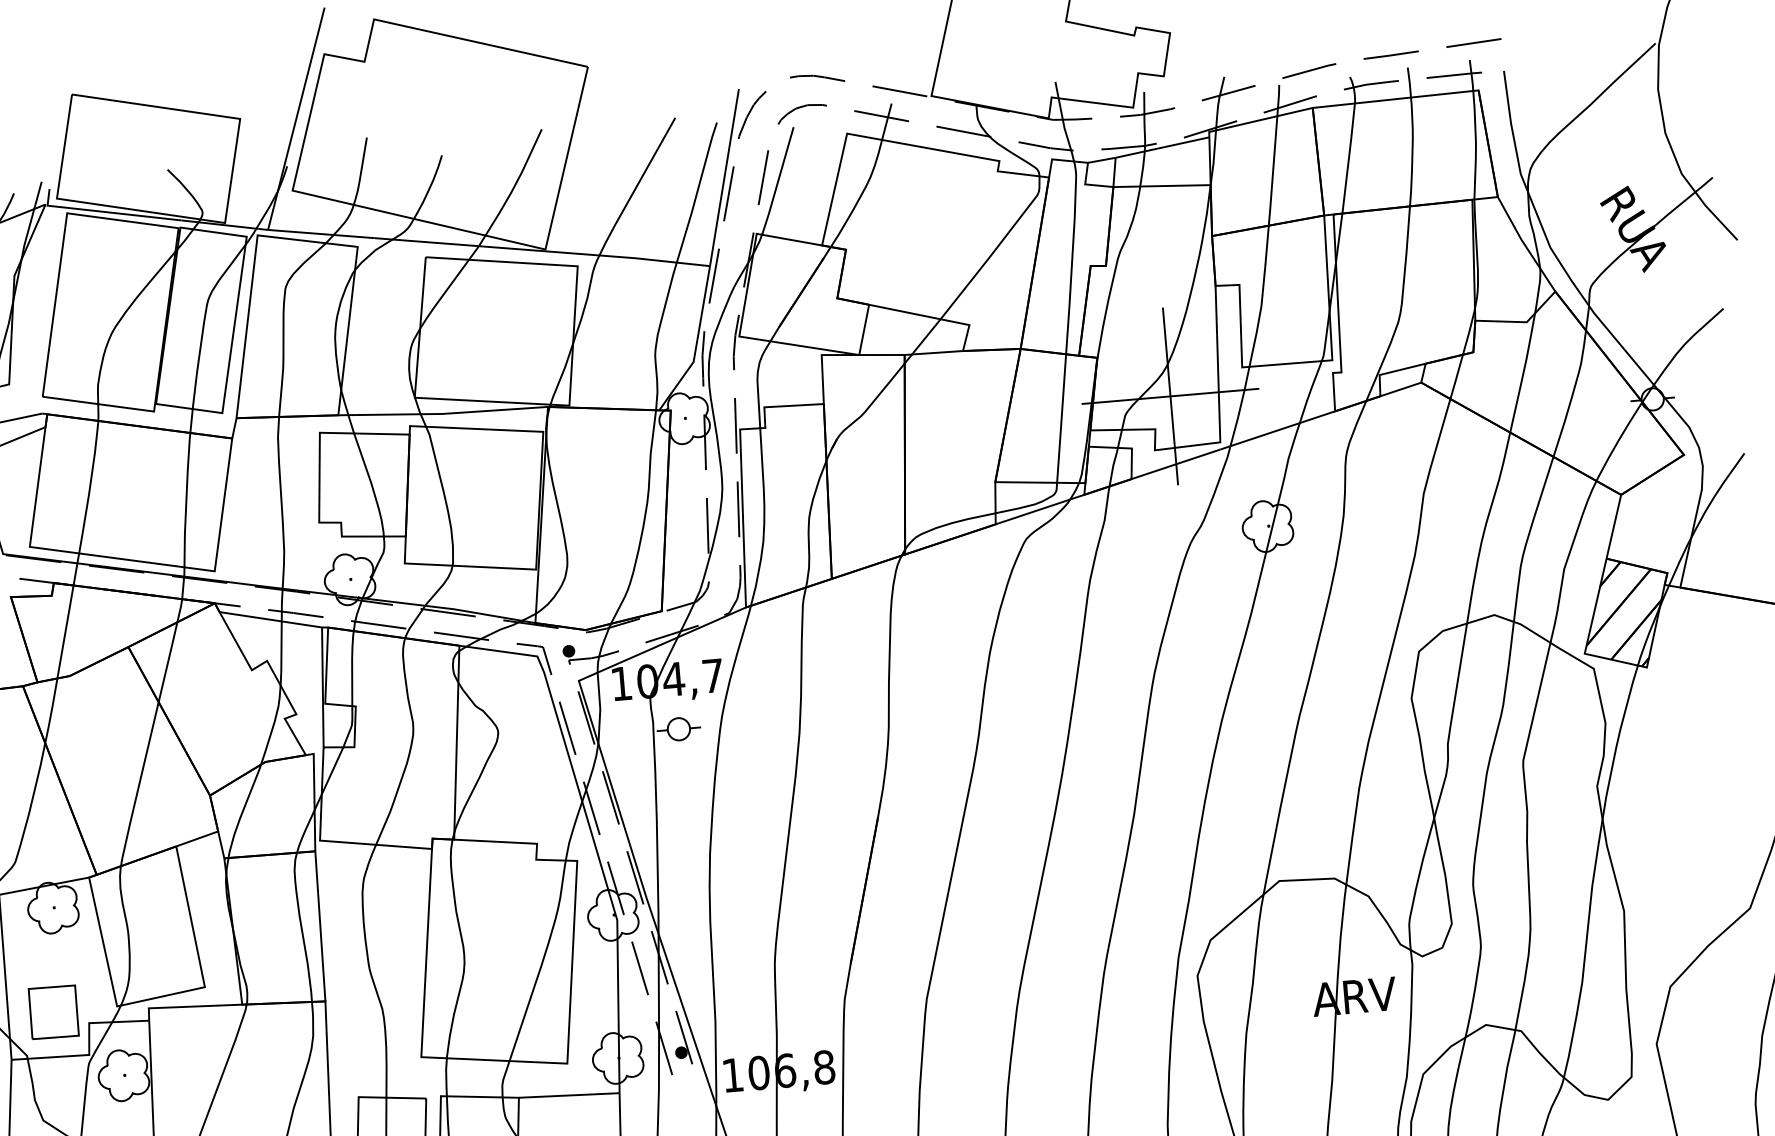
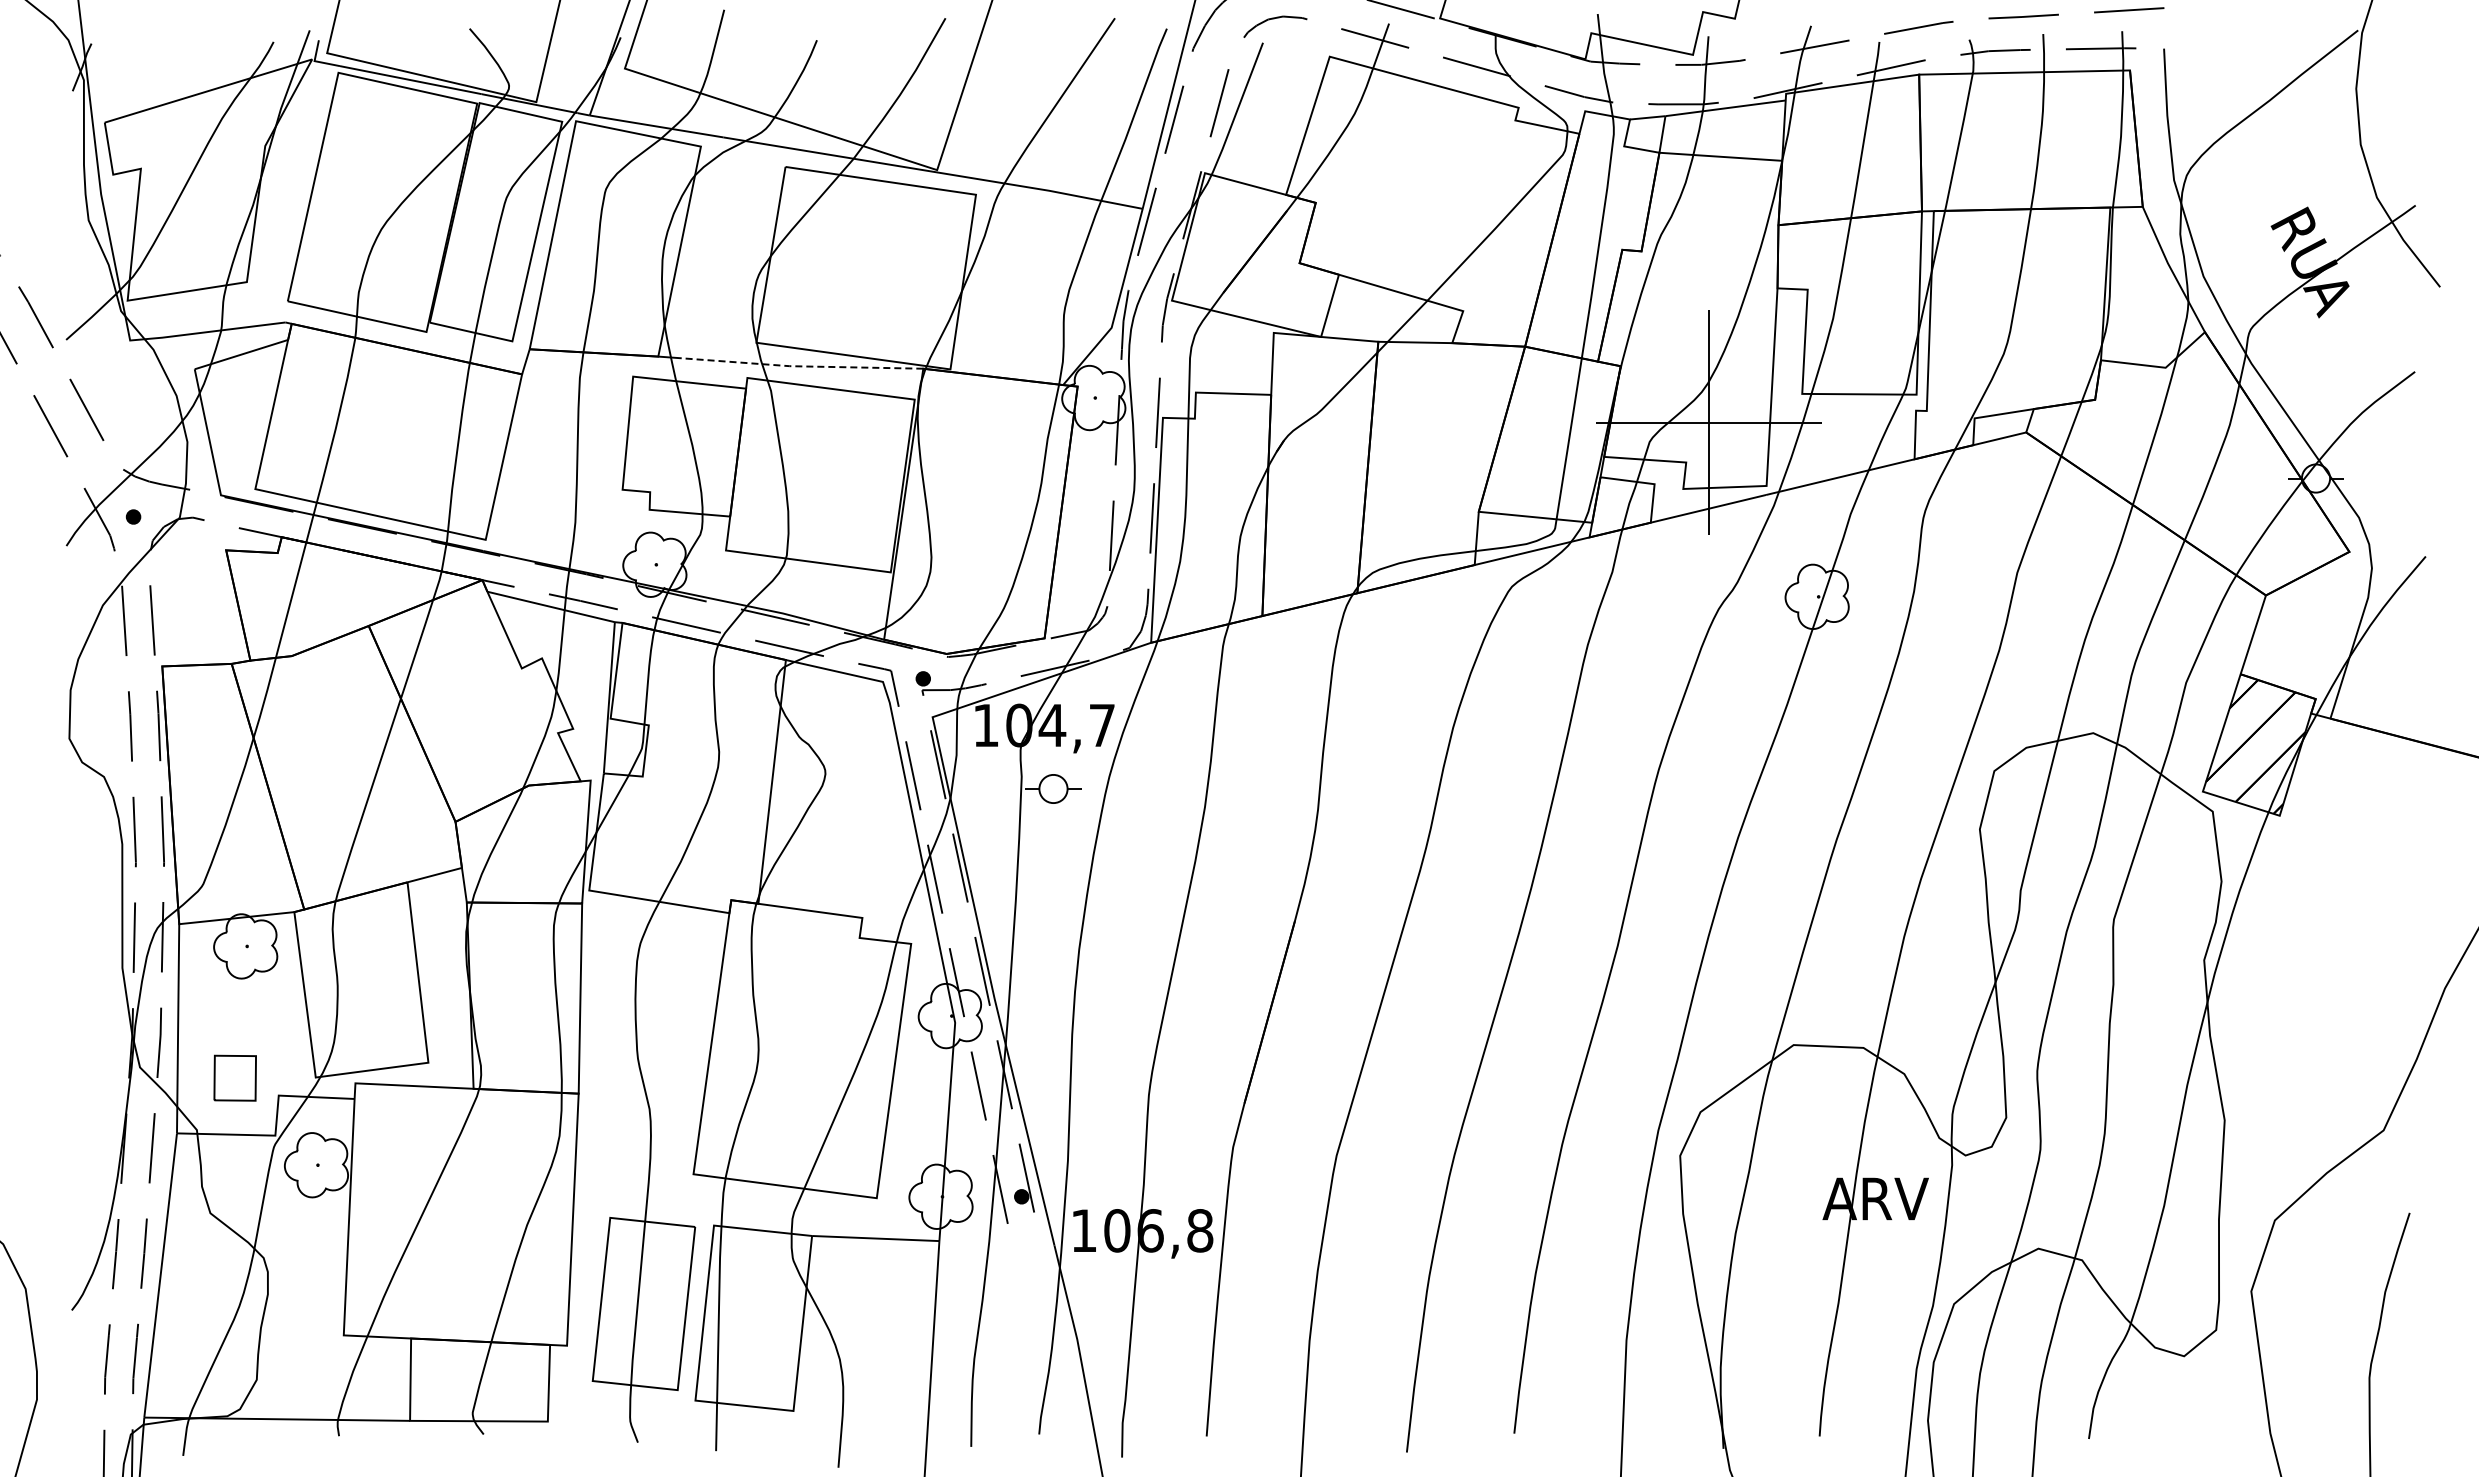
line: (451, 413) -> (801, 366), solid -> dashed
part: (53, 1012) -> (234, 1078), size x0.7

